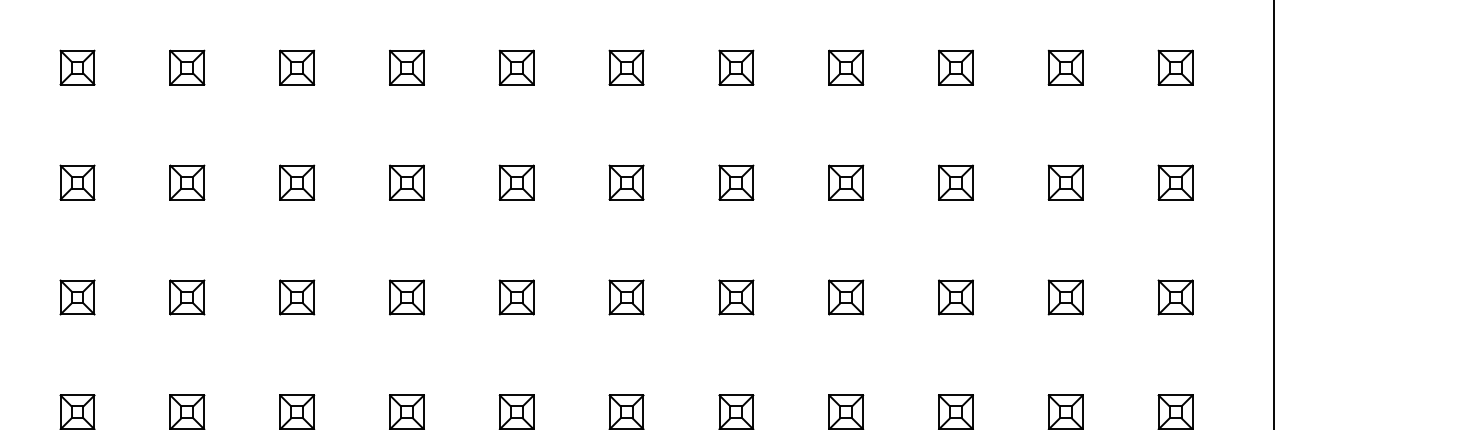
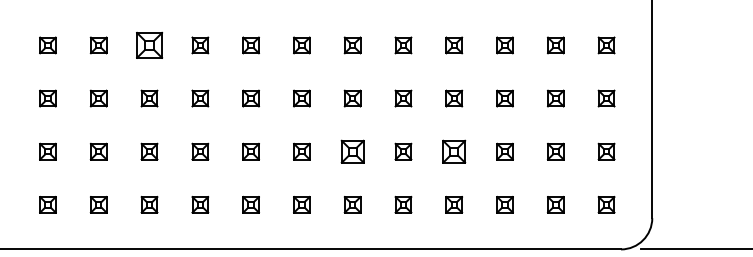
part: (187, 67) -> (149, 45), size x1.6
part: (626, 297) -> (352, 151), size x1.4
part: (846, 297) -> (454, 151), size x1.4

